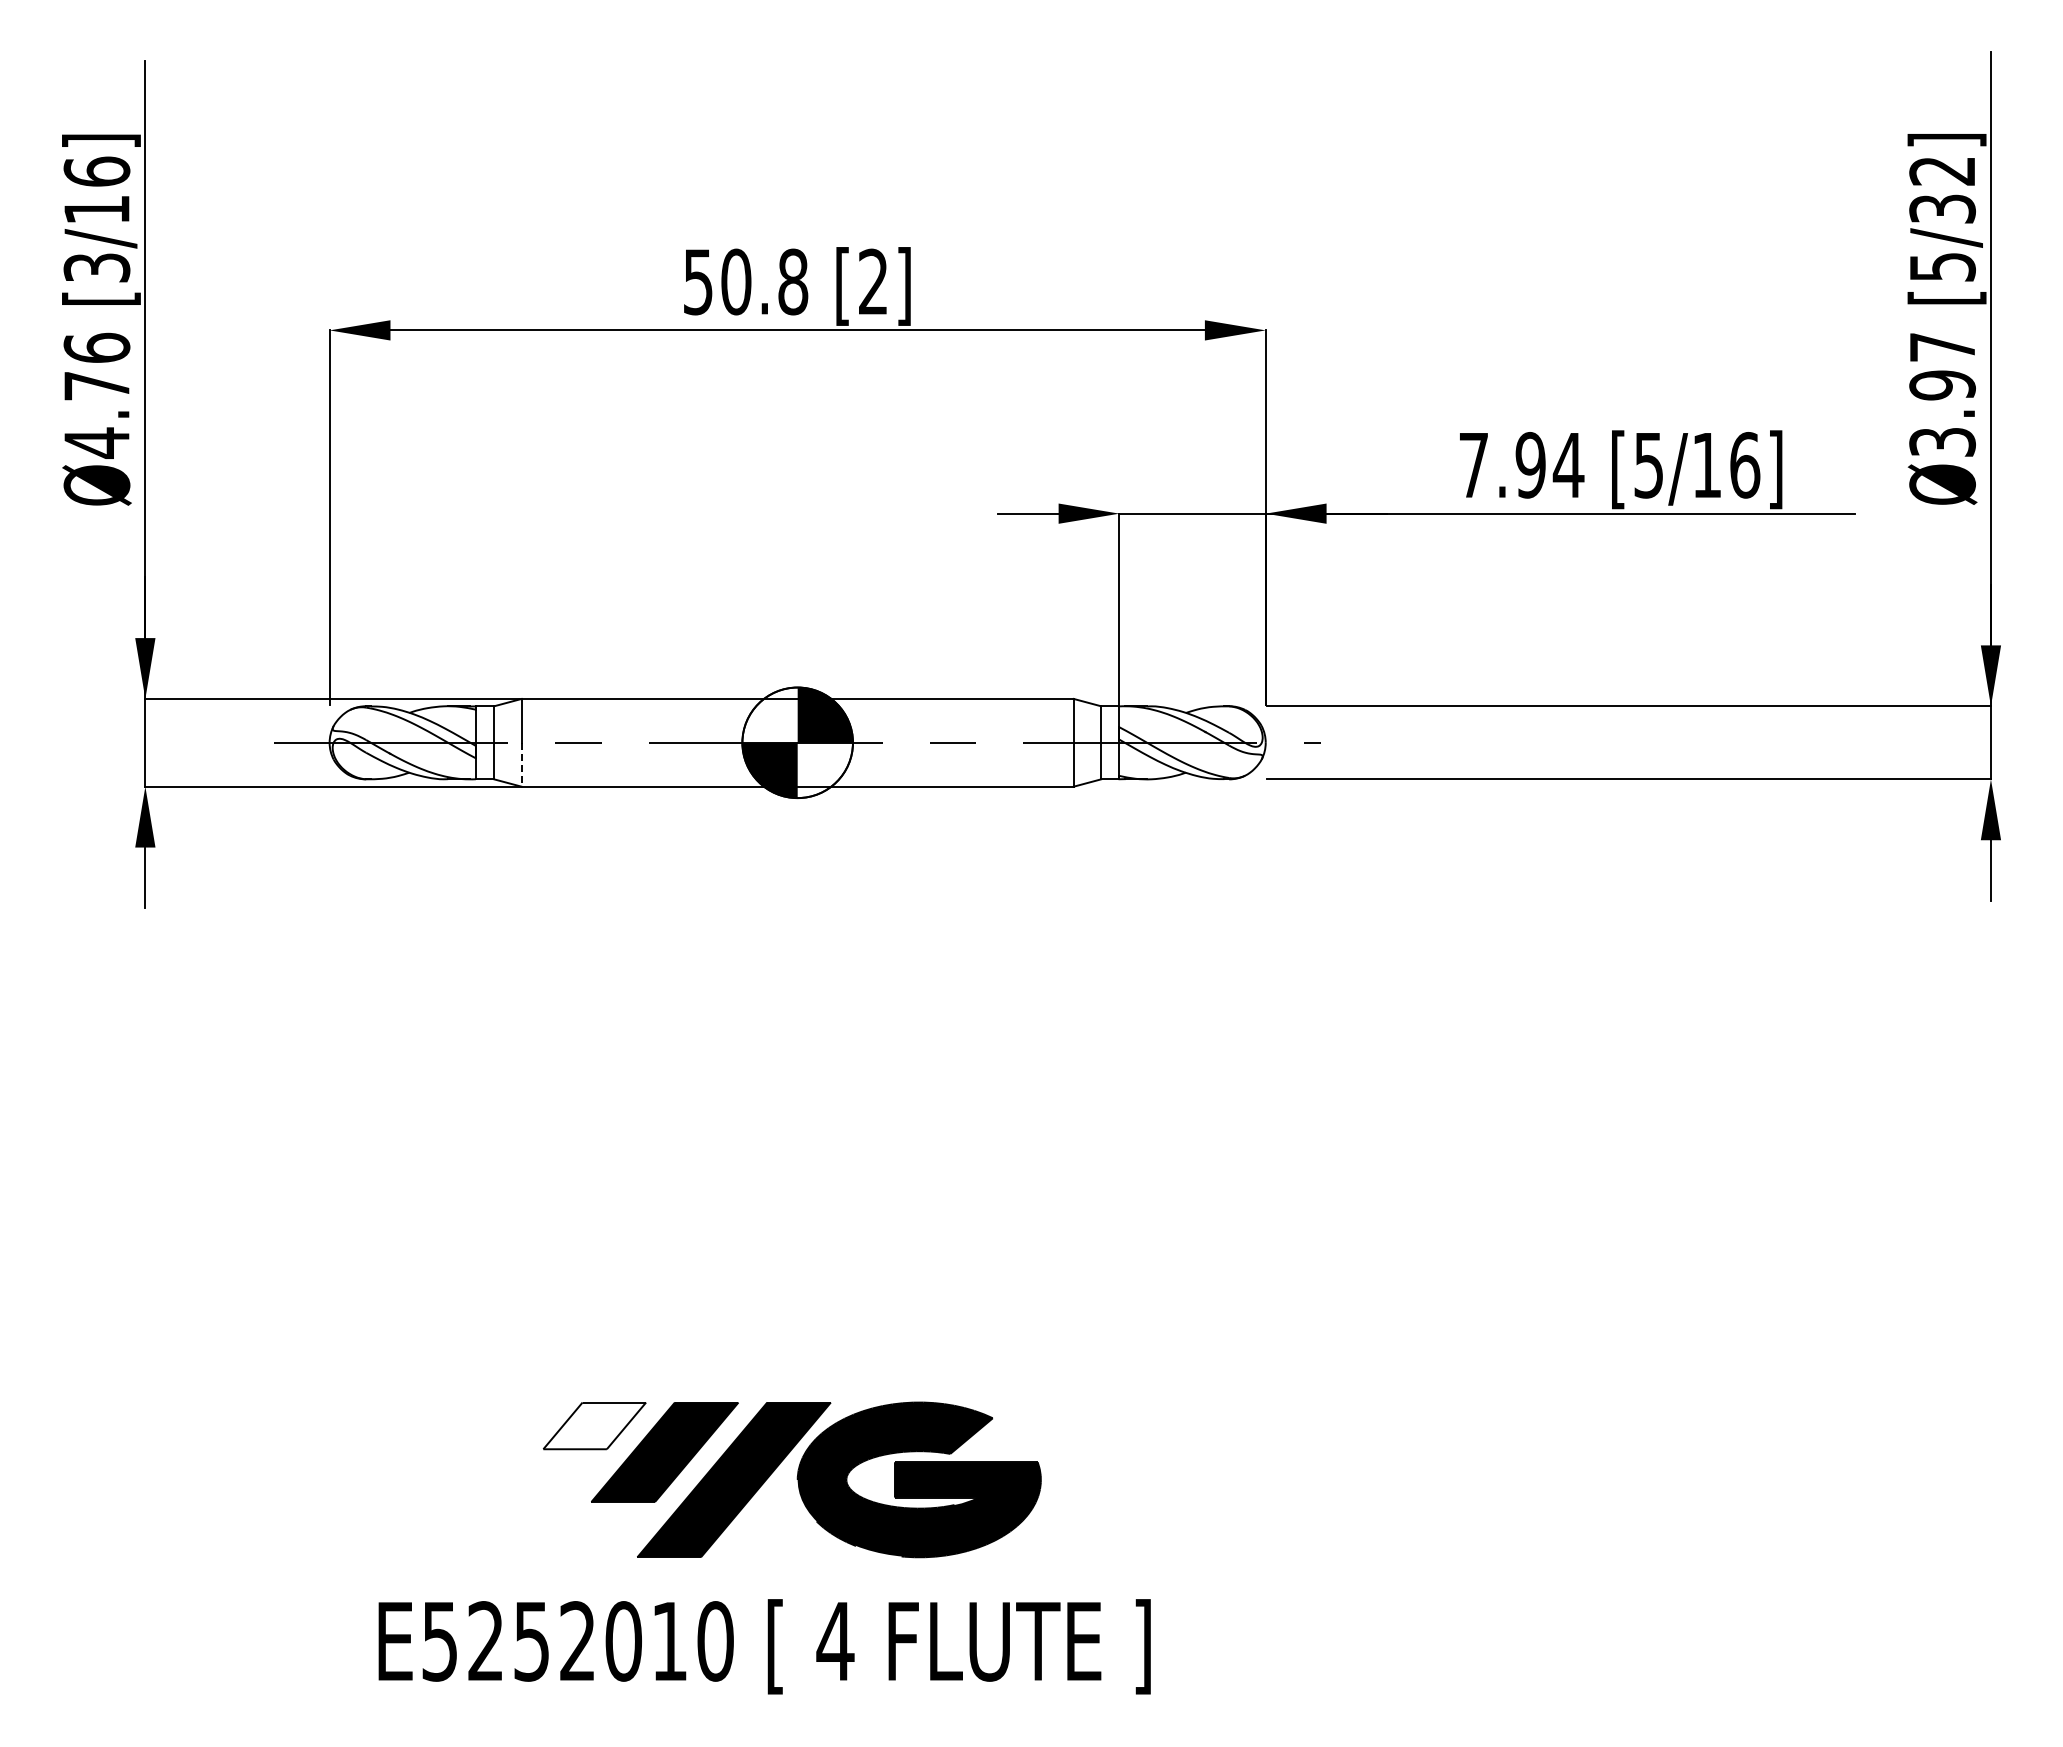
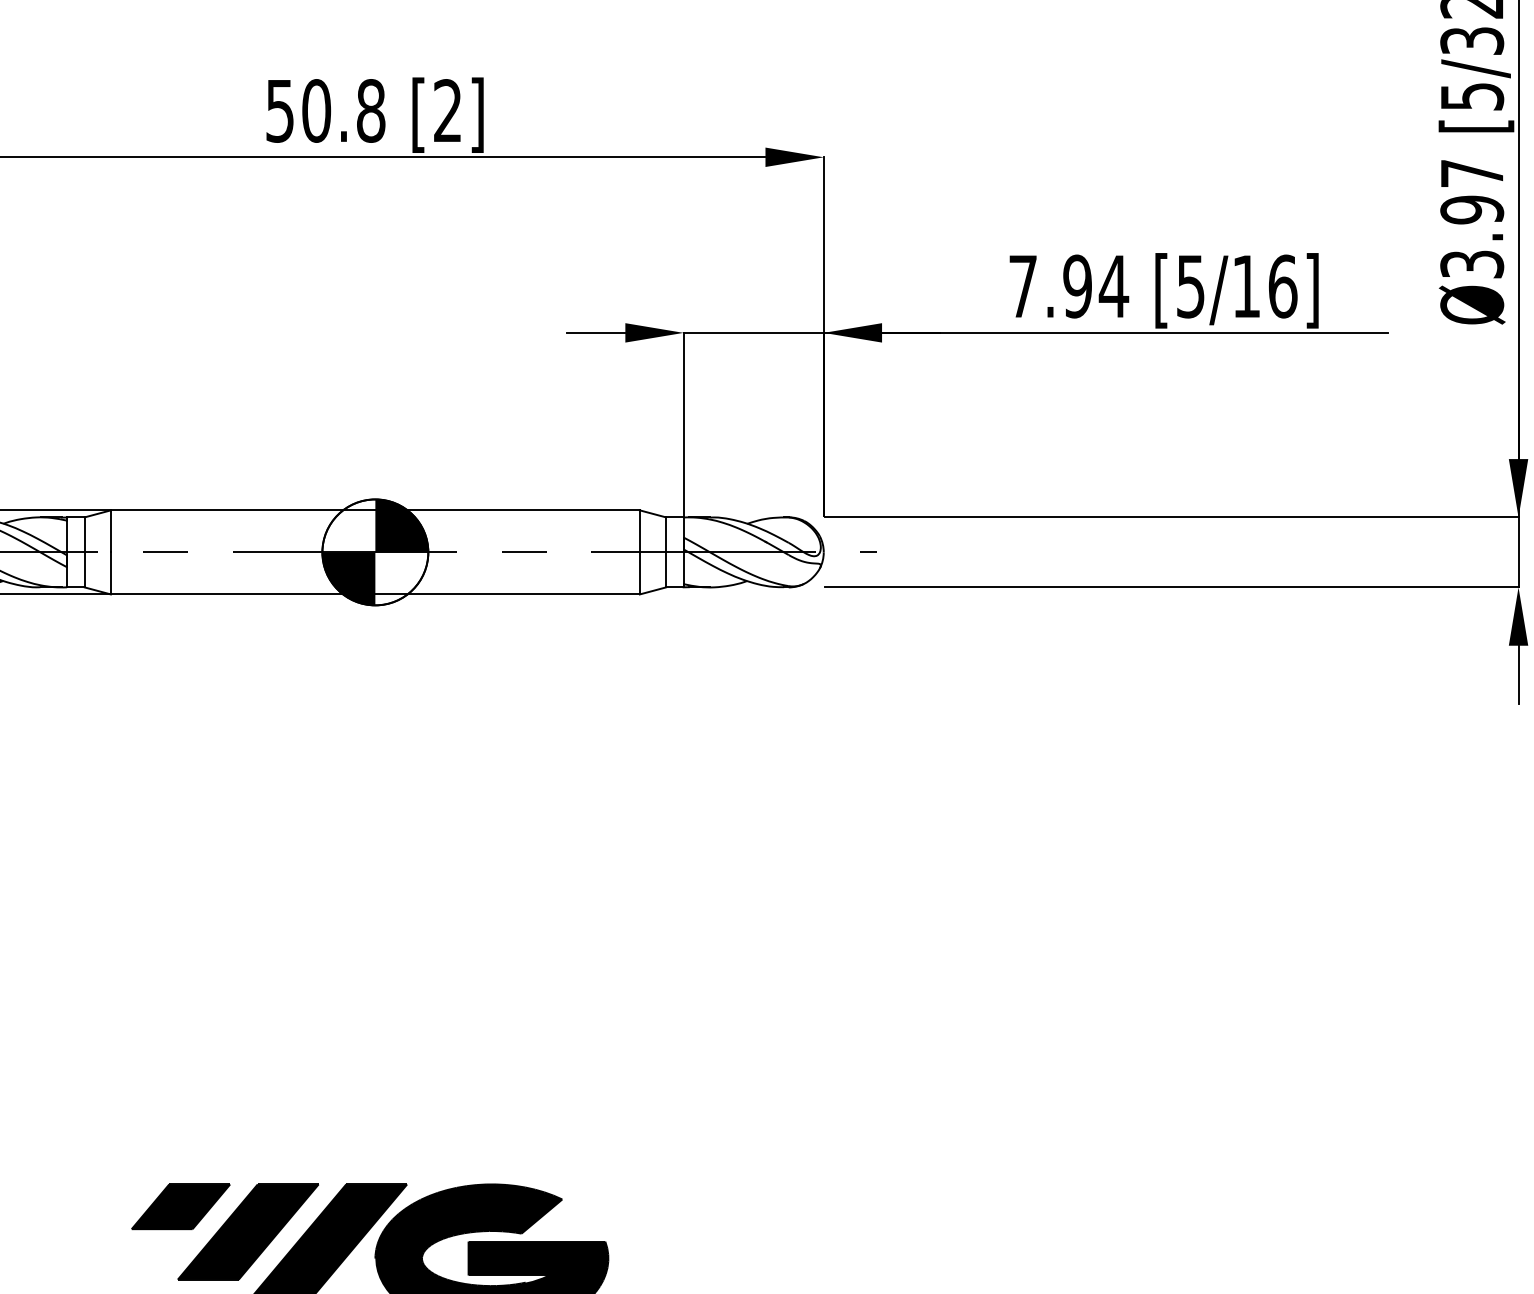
line: (521, 764) -> (110, 573), dashed -> solid
fill: (594, 1425) -> (180, 1206), added

